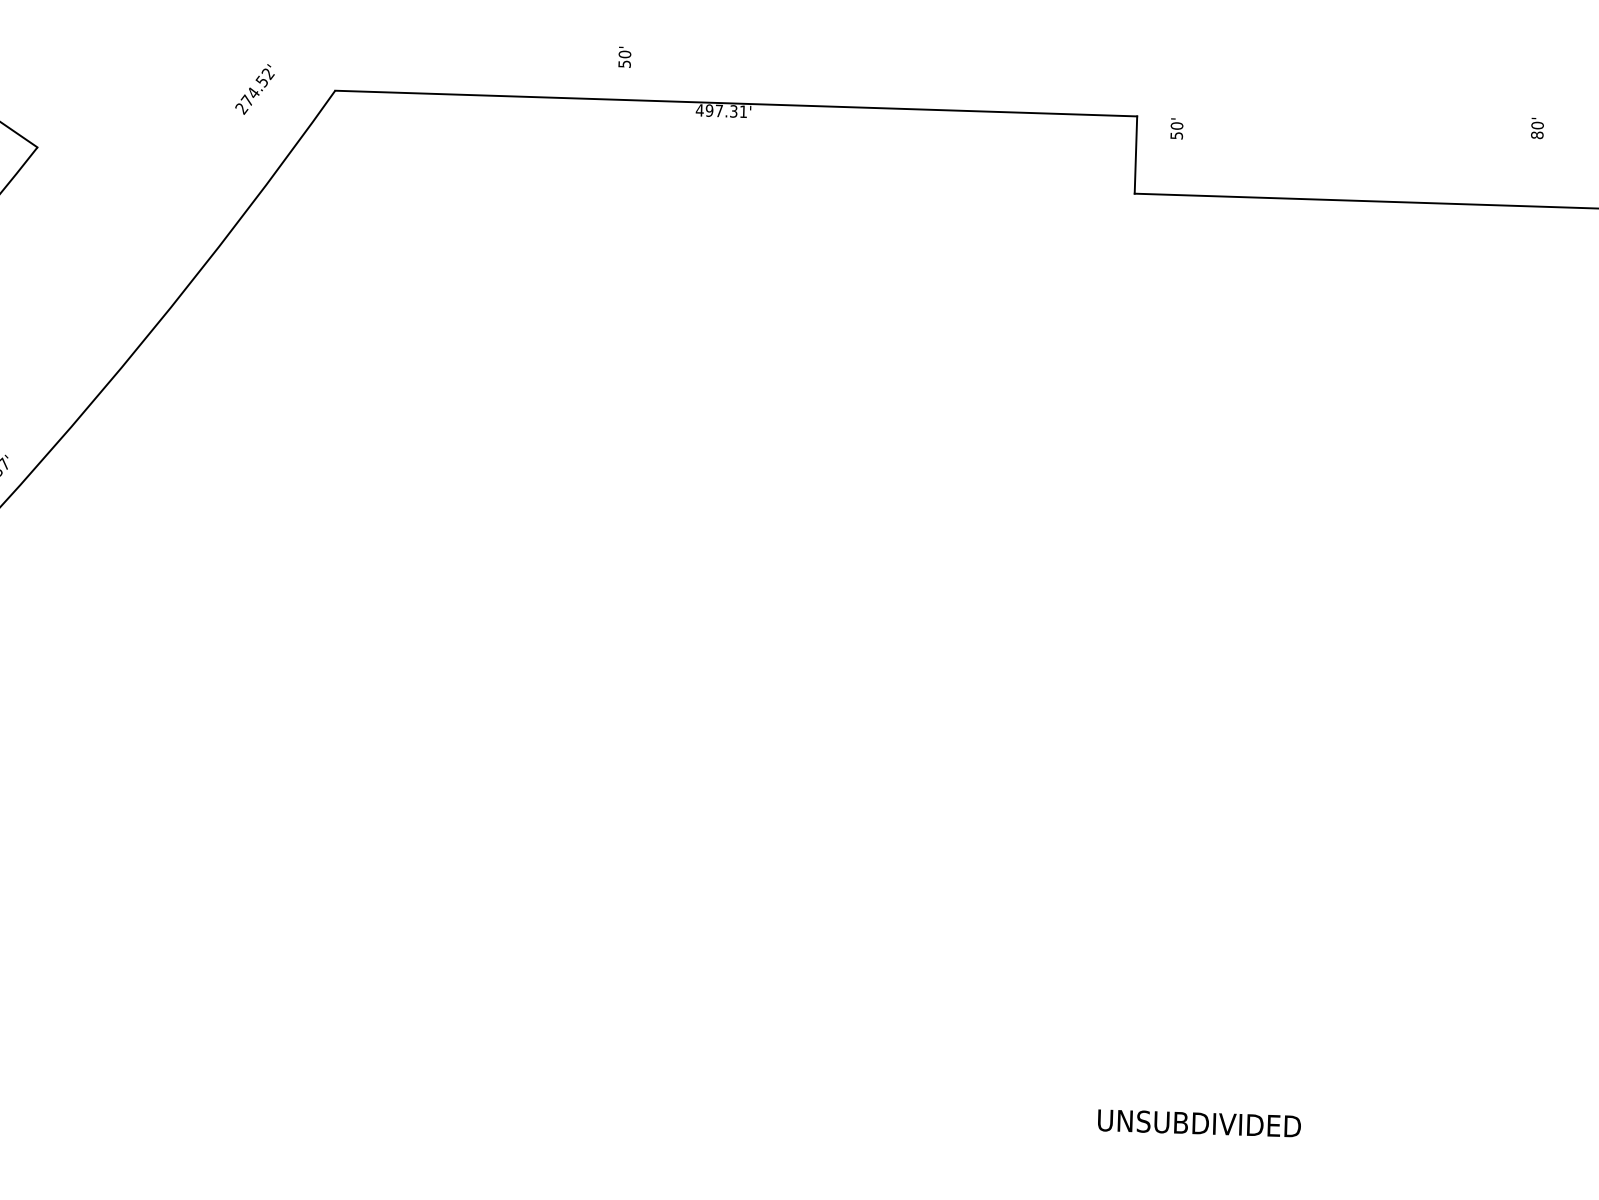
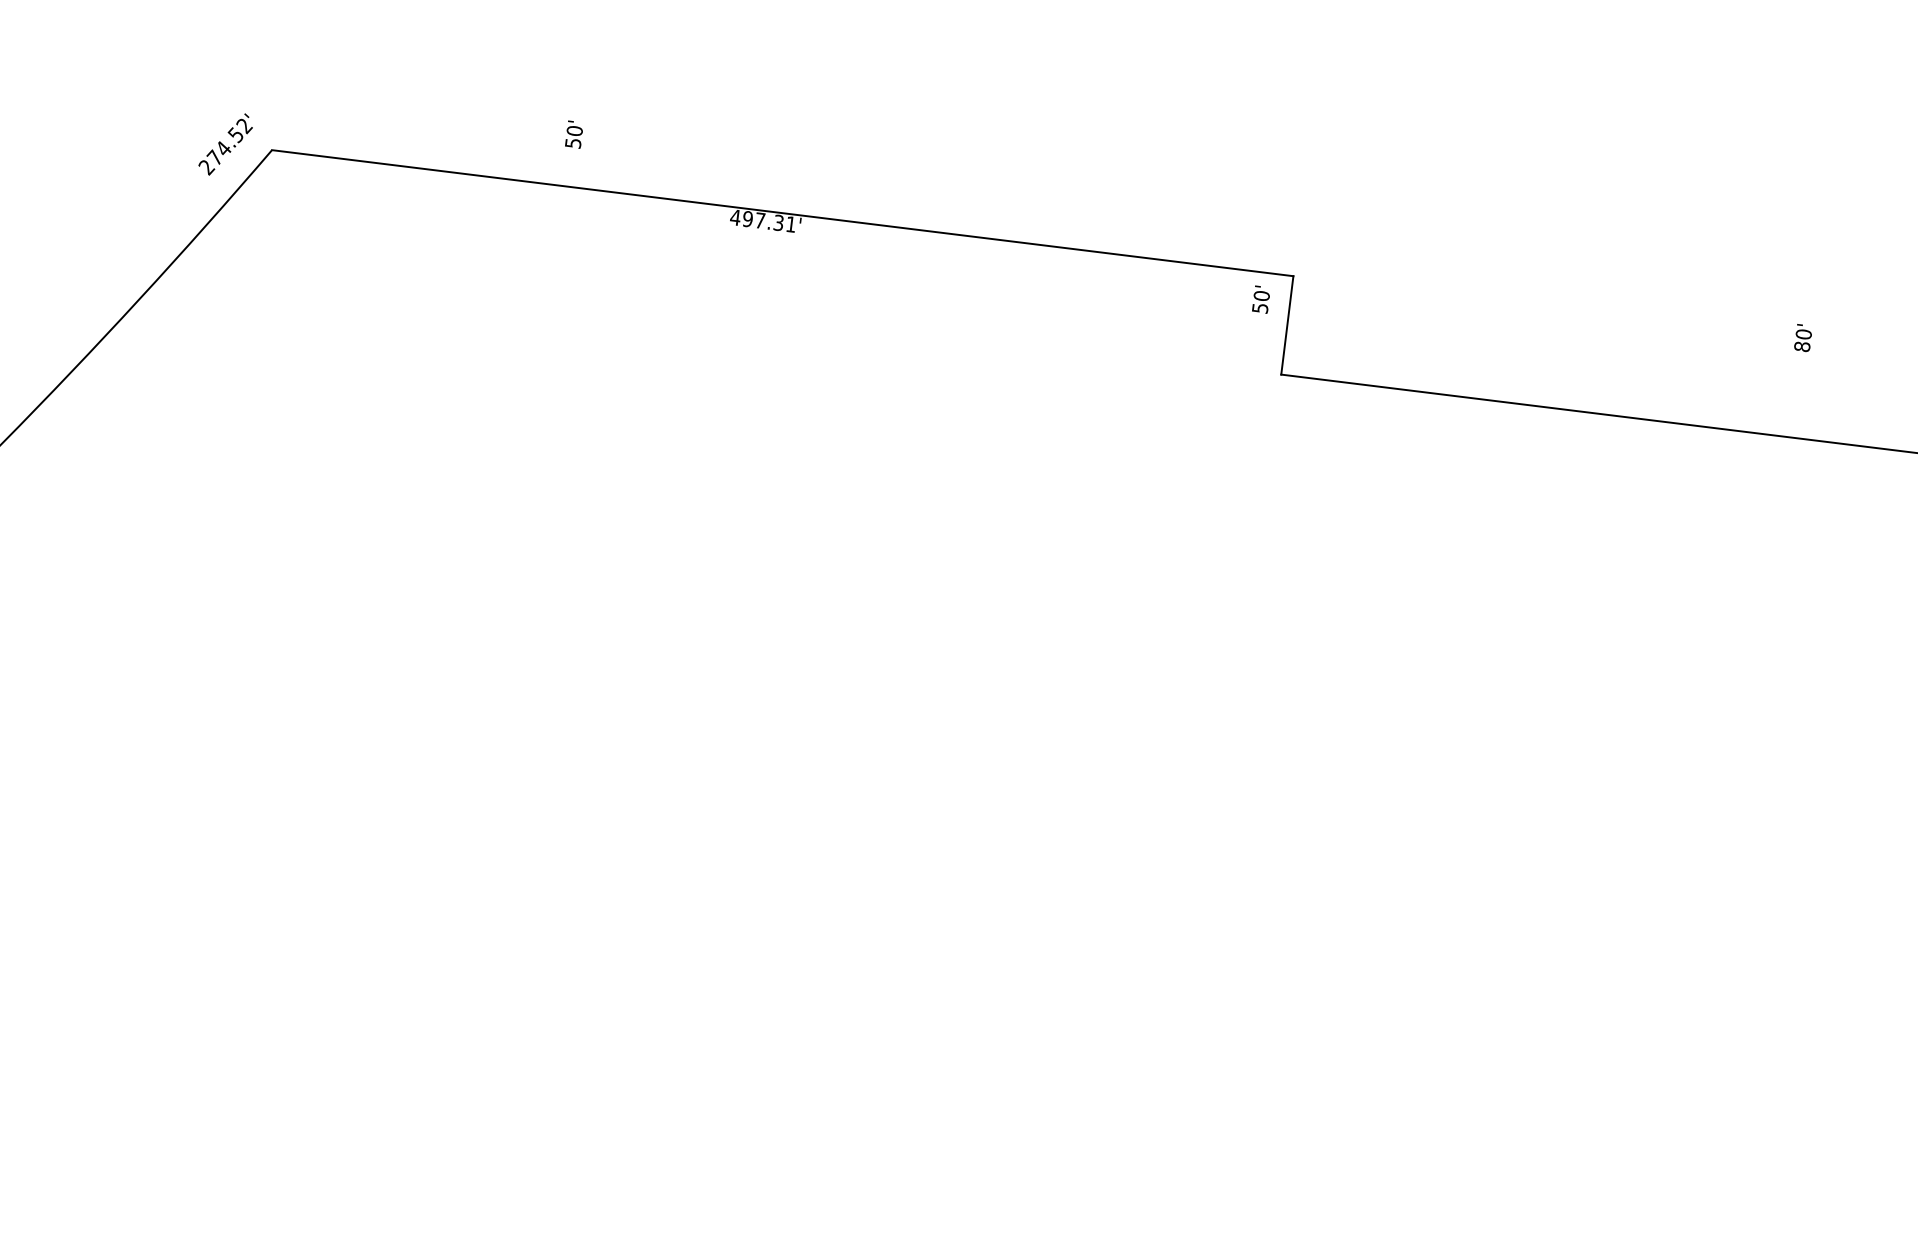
text: (624, 56) -> (573, 133), moved
text: (254, 89) -> (225, 144), moved
text: (1176, 128) -> (1260, 299), moved

